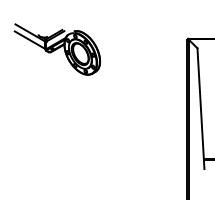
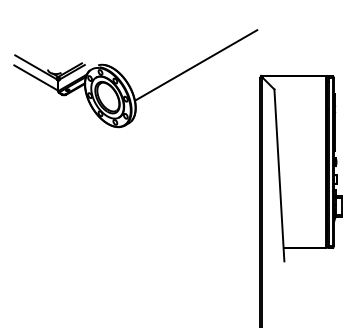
line: (142, 31) -> (196, 65), added

